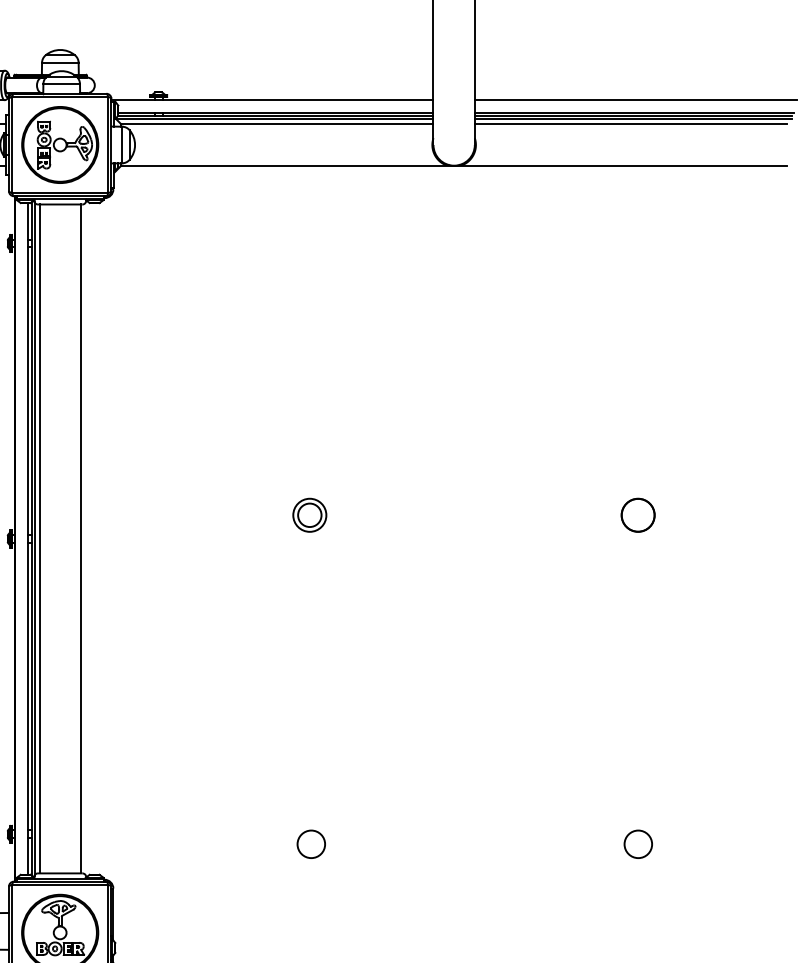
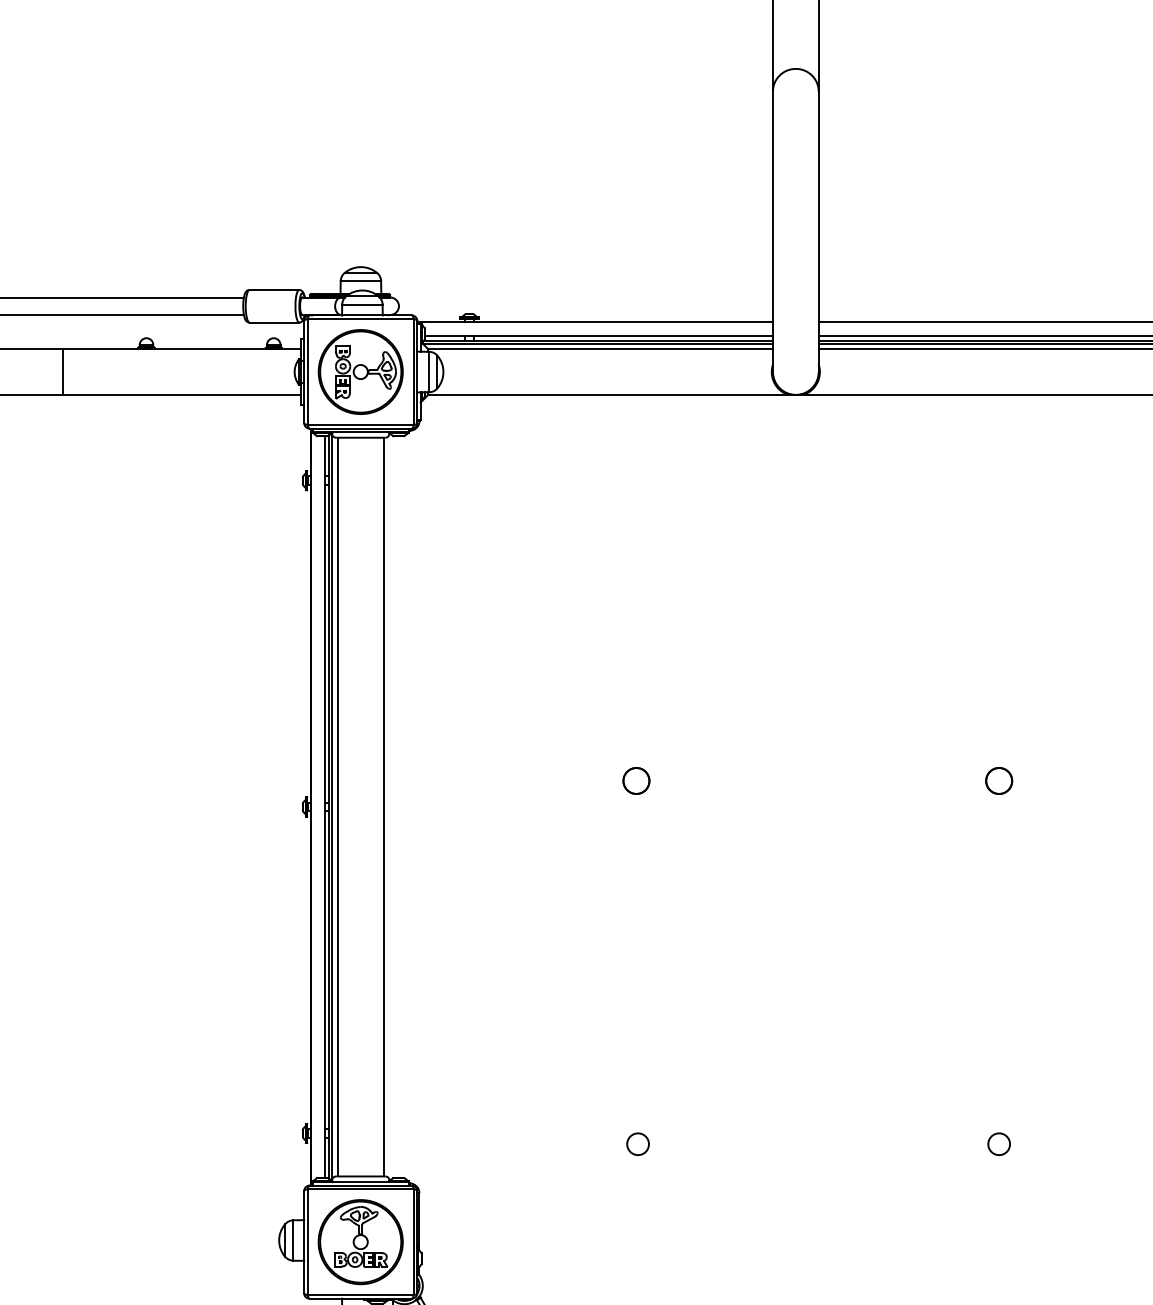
circle: (309, 514) -> (636, 780), size x0.71
circle: (638, 514) -> (999, 780), size x0.71
circle: (310, 843) -> (637, 1143), size x0.71
circle: (637, 843) -> (998, 1143), size x0.71

